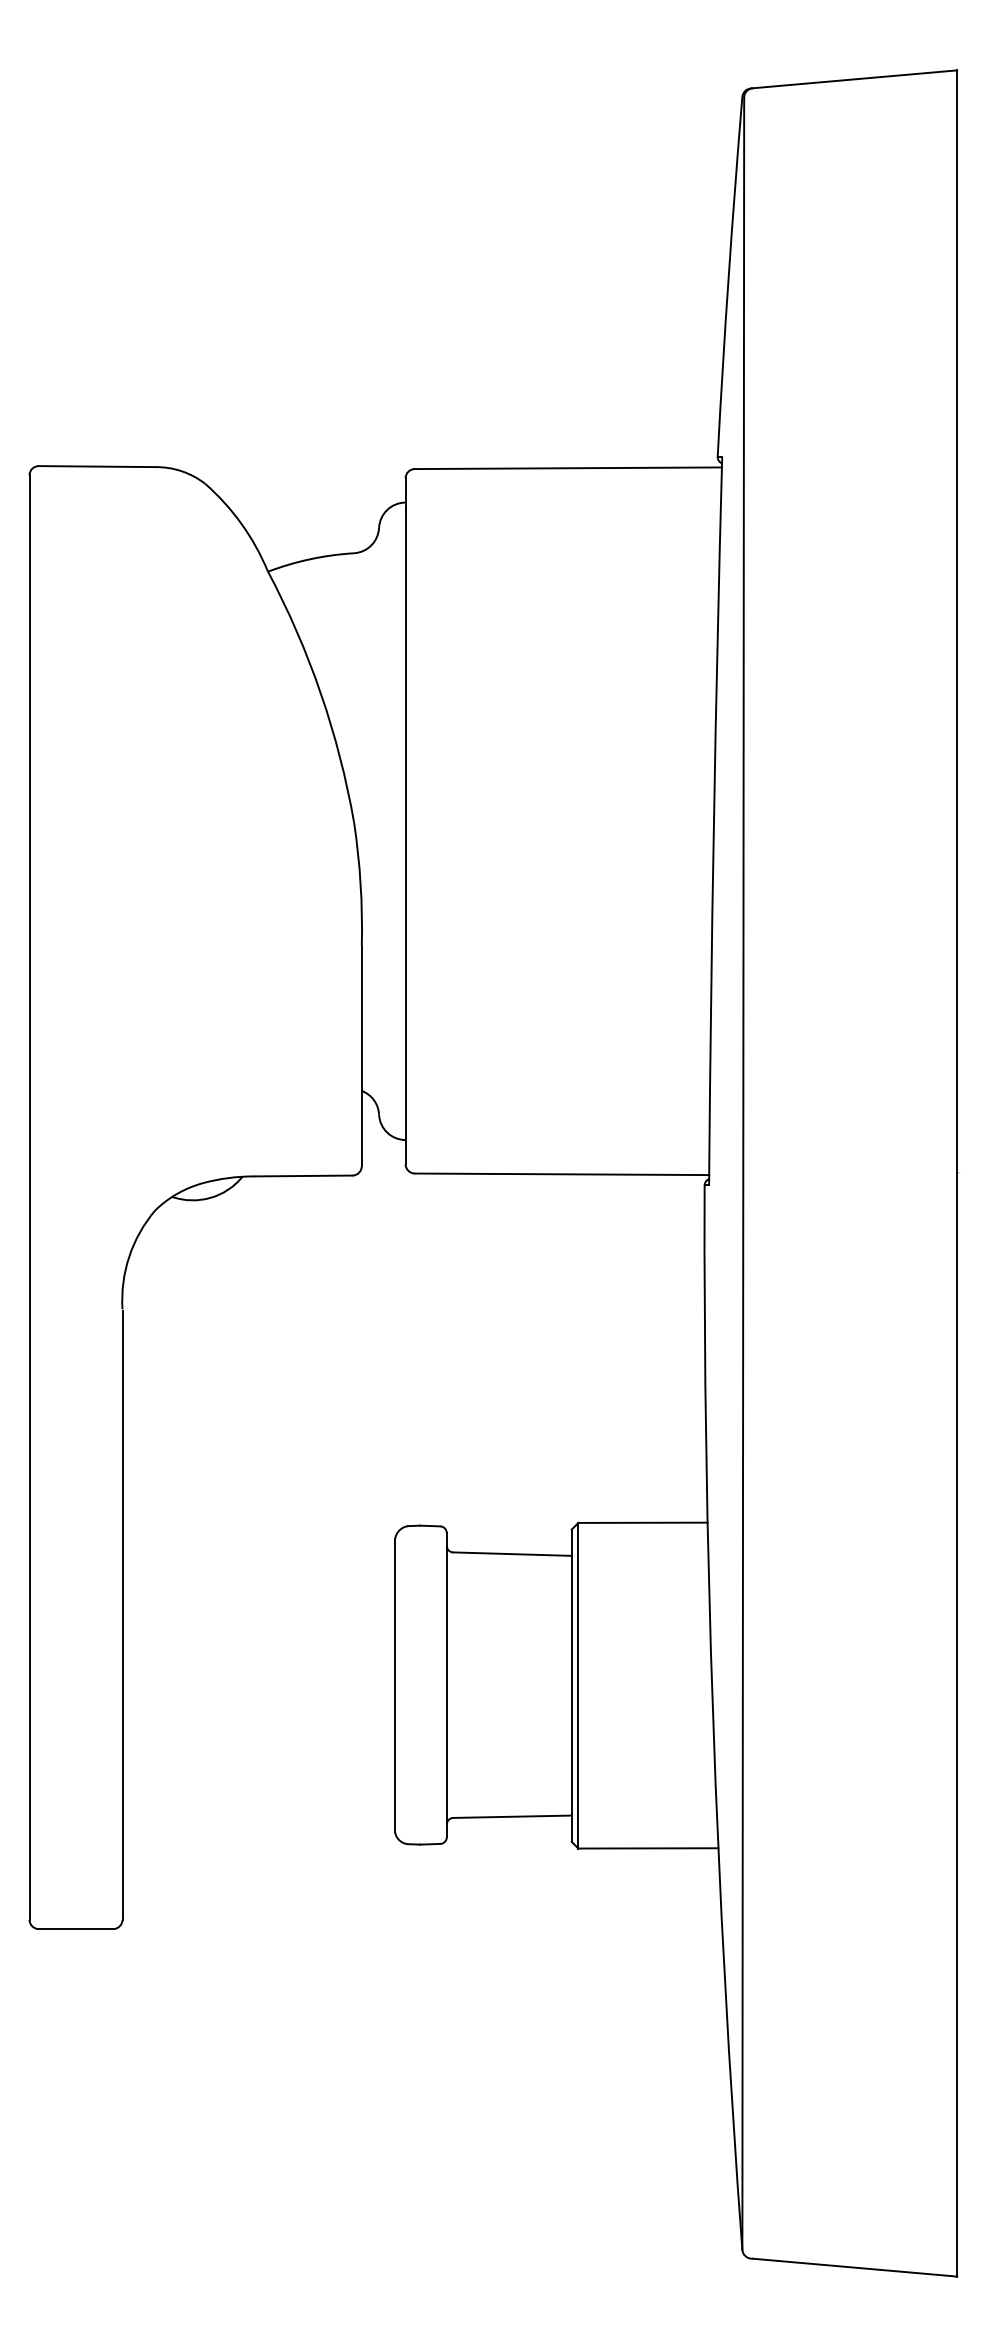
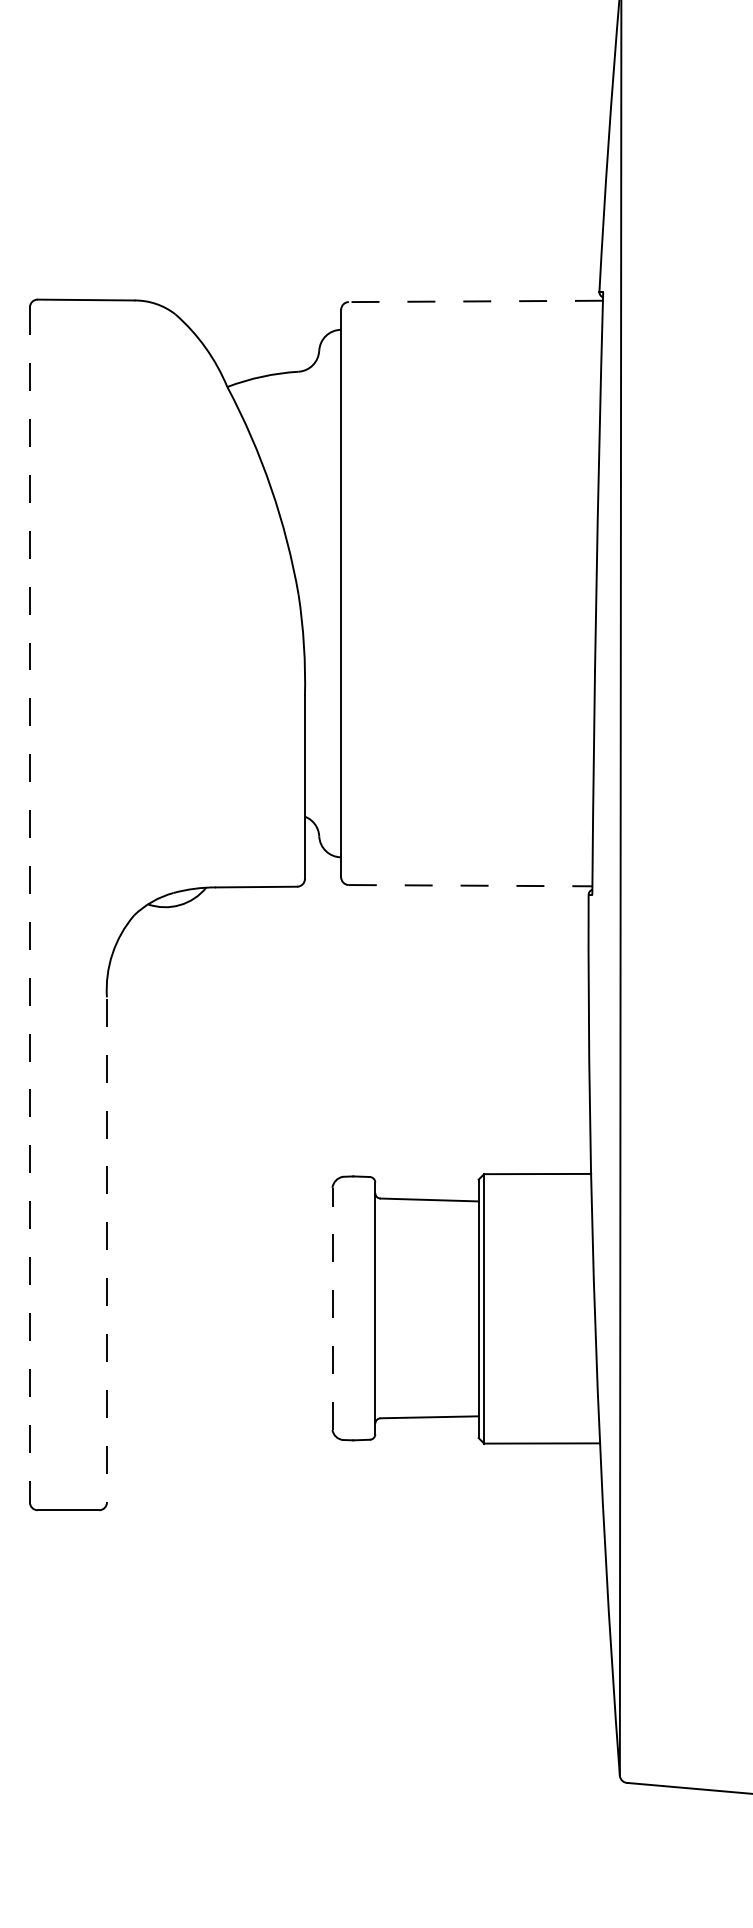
line: (568, 468) -> (475, 301), solid -> dashed
line: (562, 1174) -> (471, 885), solid -> dashed
line: (29, 1198) -> (29, 905), solid -> dashed
line: (122, 1615) -> (106, 1250), solid -> dashed
line: (395, 1685) -> (332, 1308), solid -> dashed

